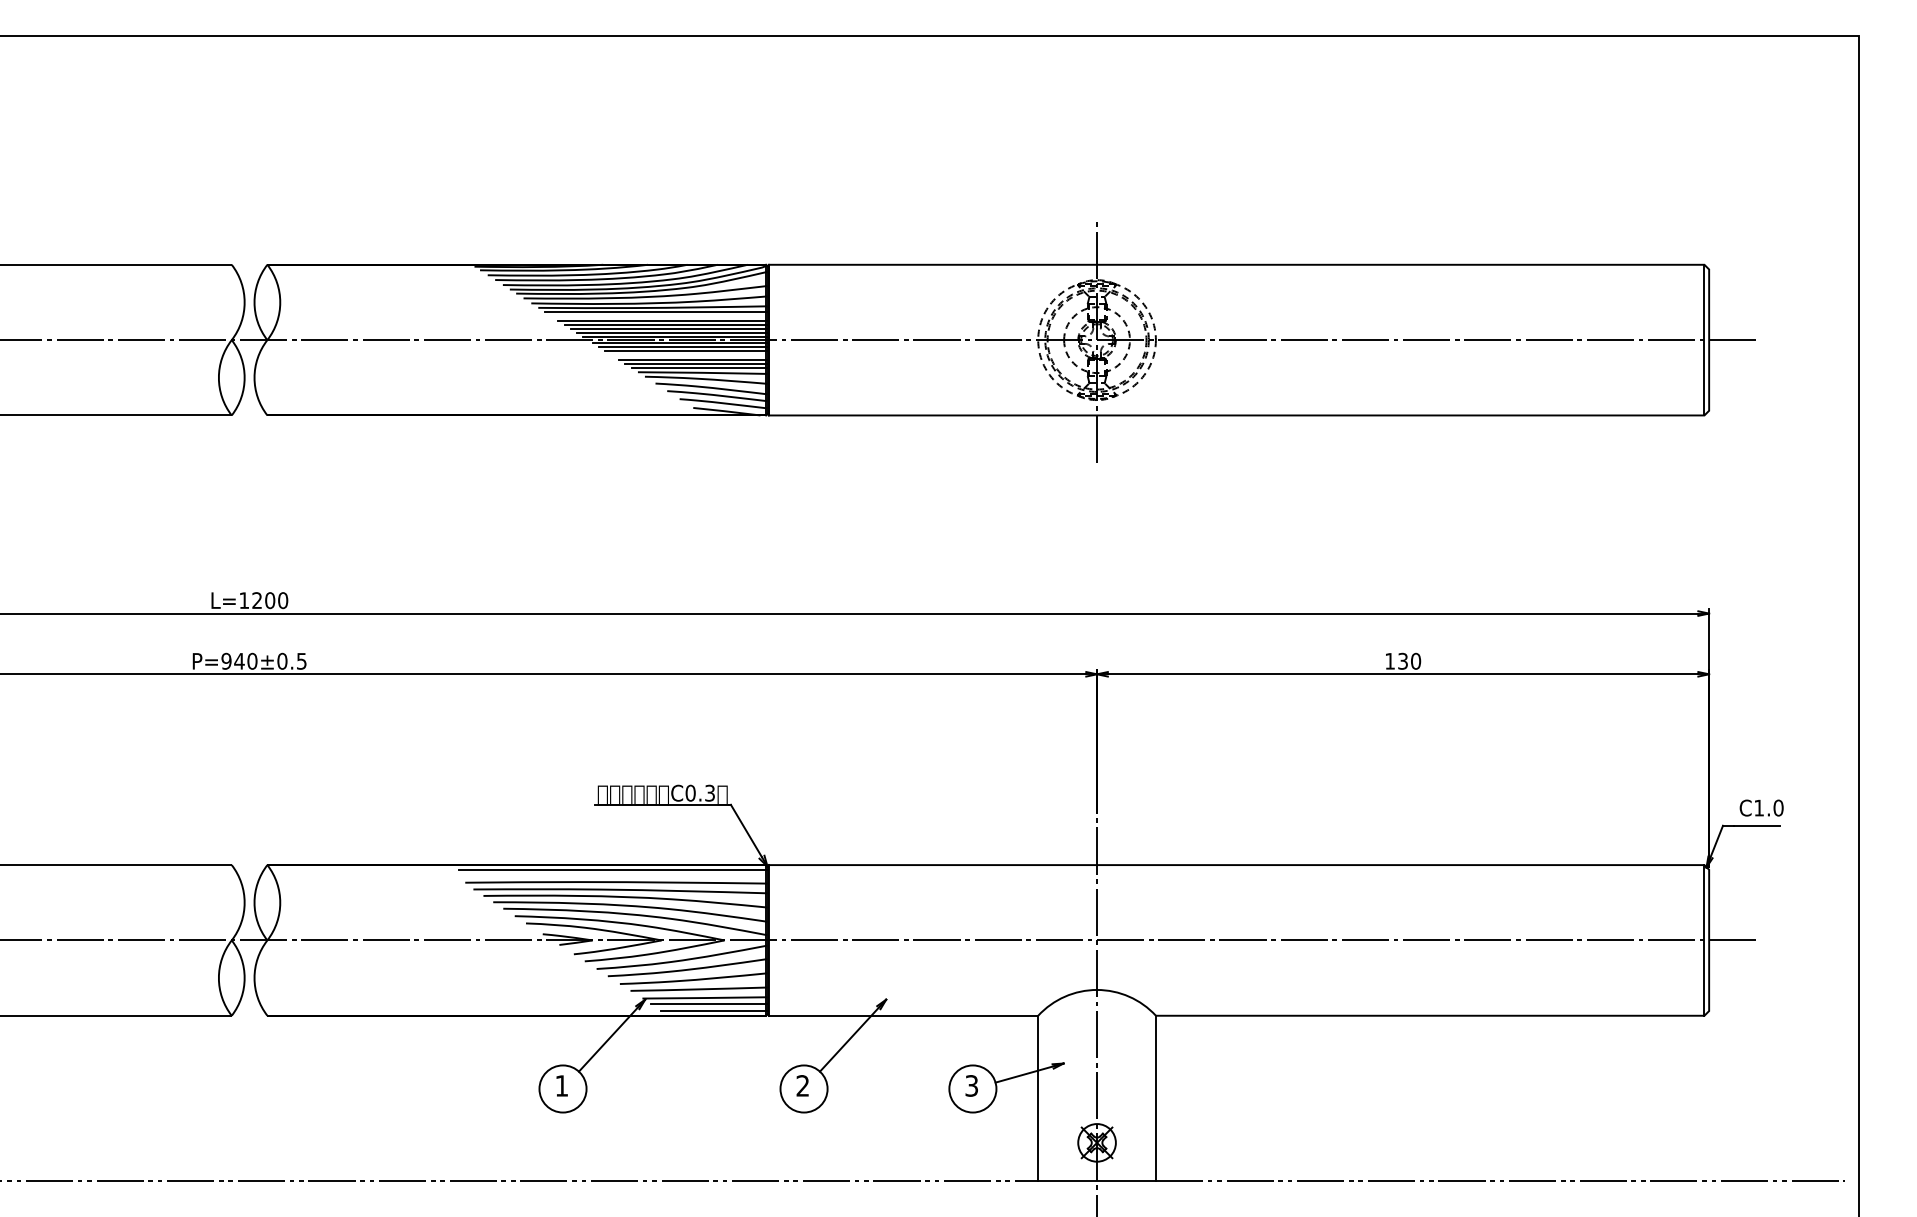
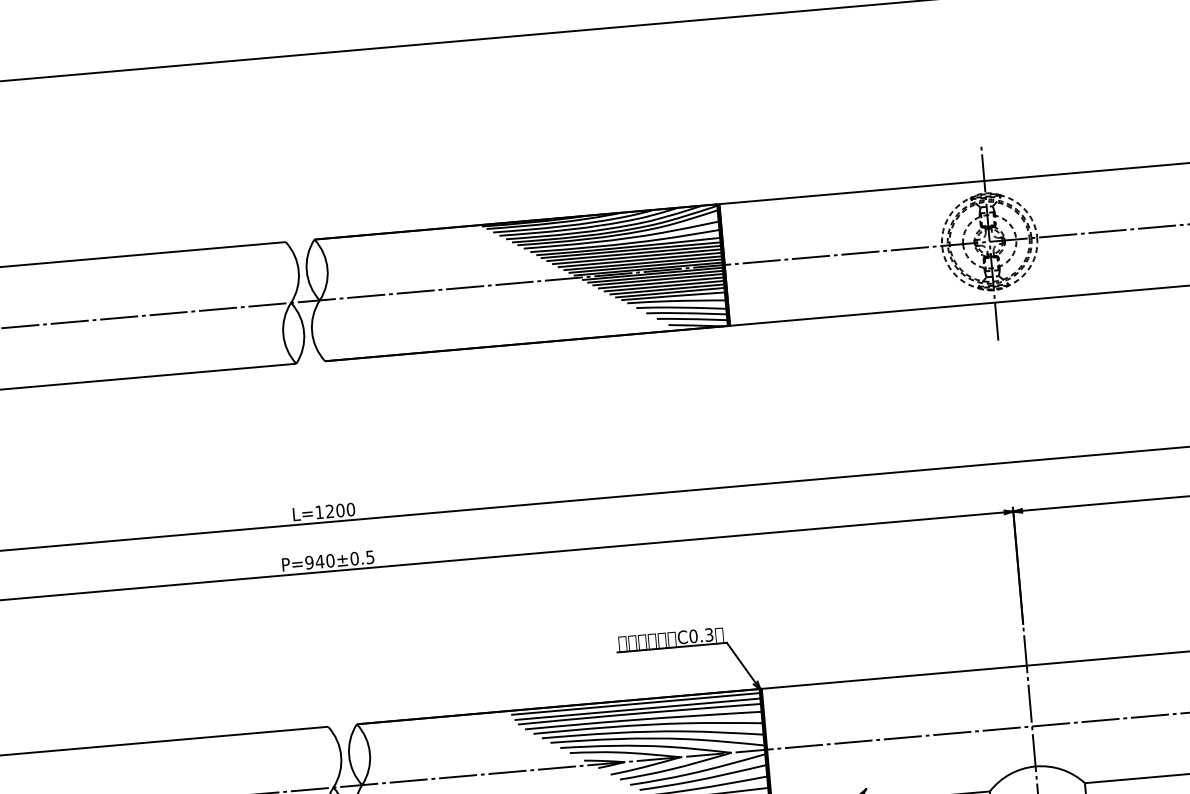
line: (659, 316) -> (634, 253), added
line: (689, 355) -> (661, 283), added
line: (614, 876) -> (637, 708), added

